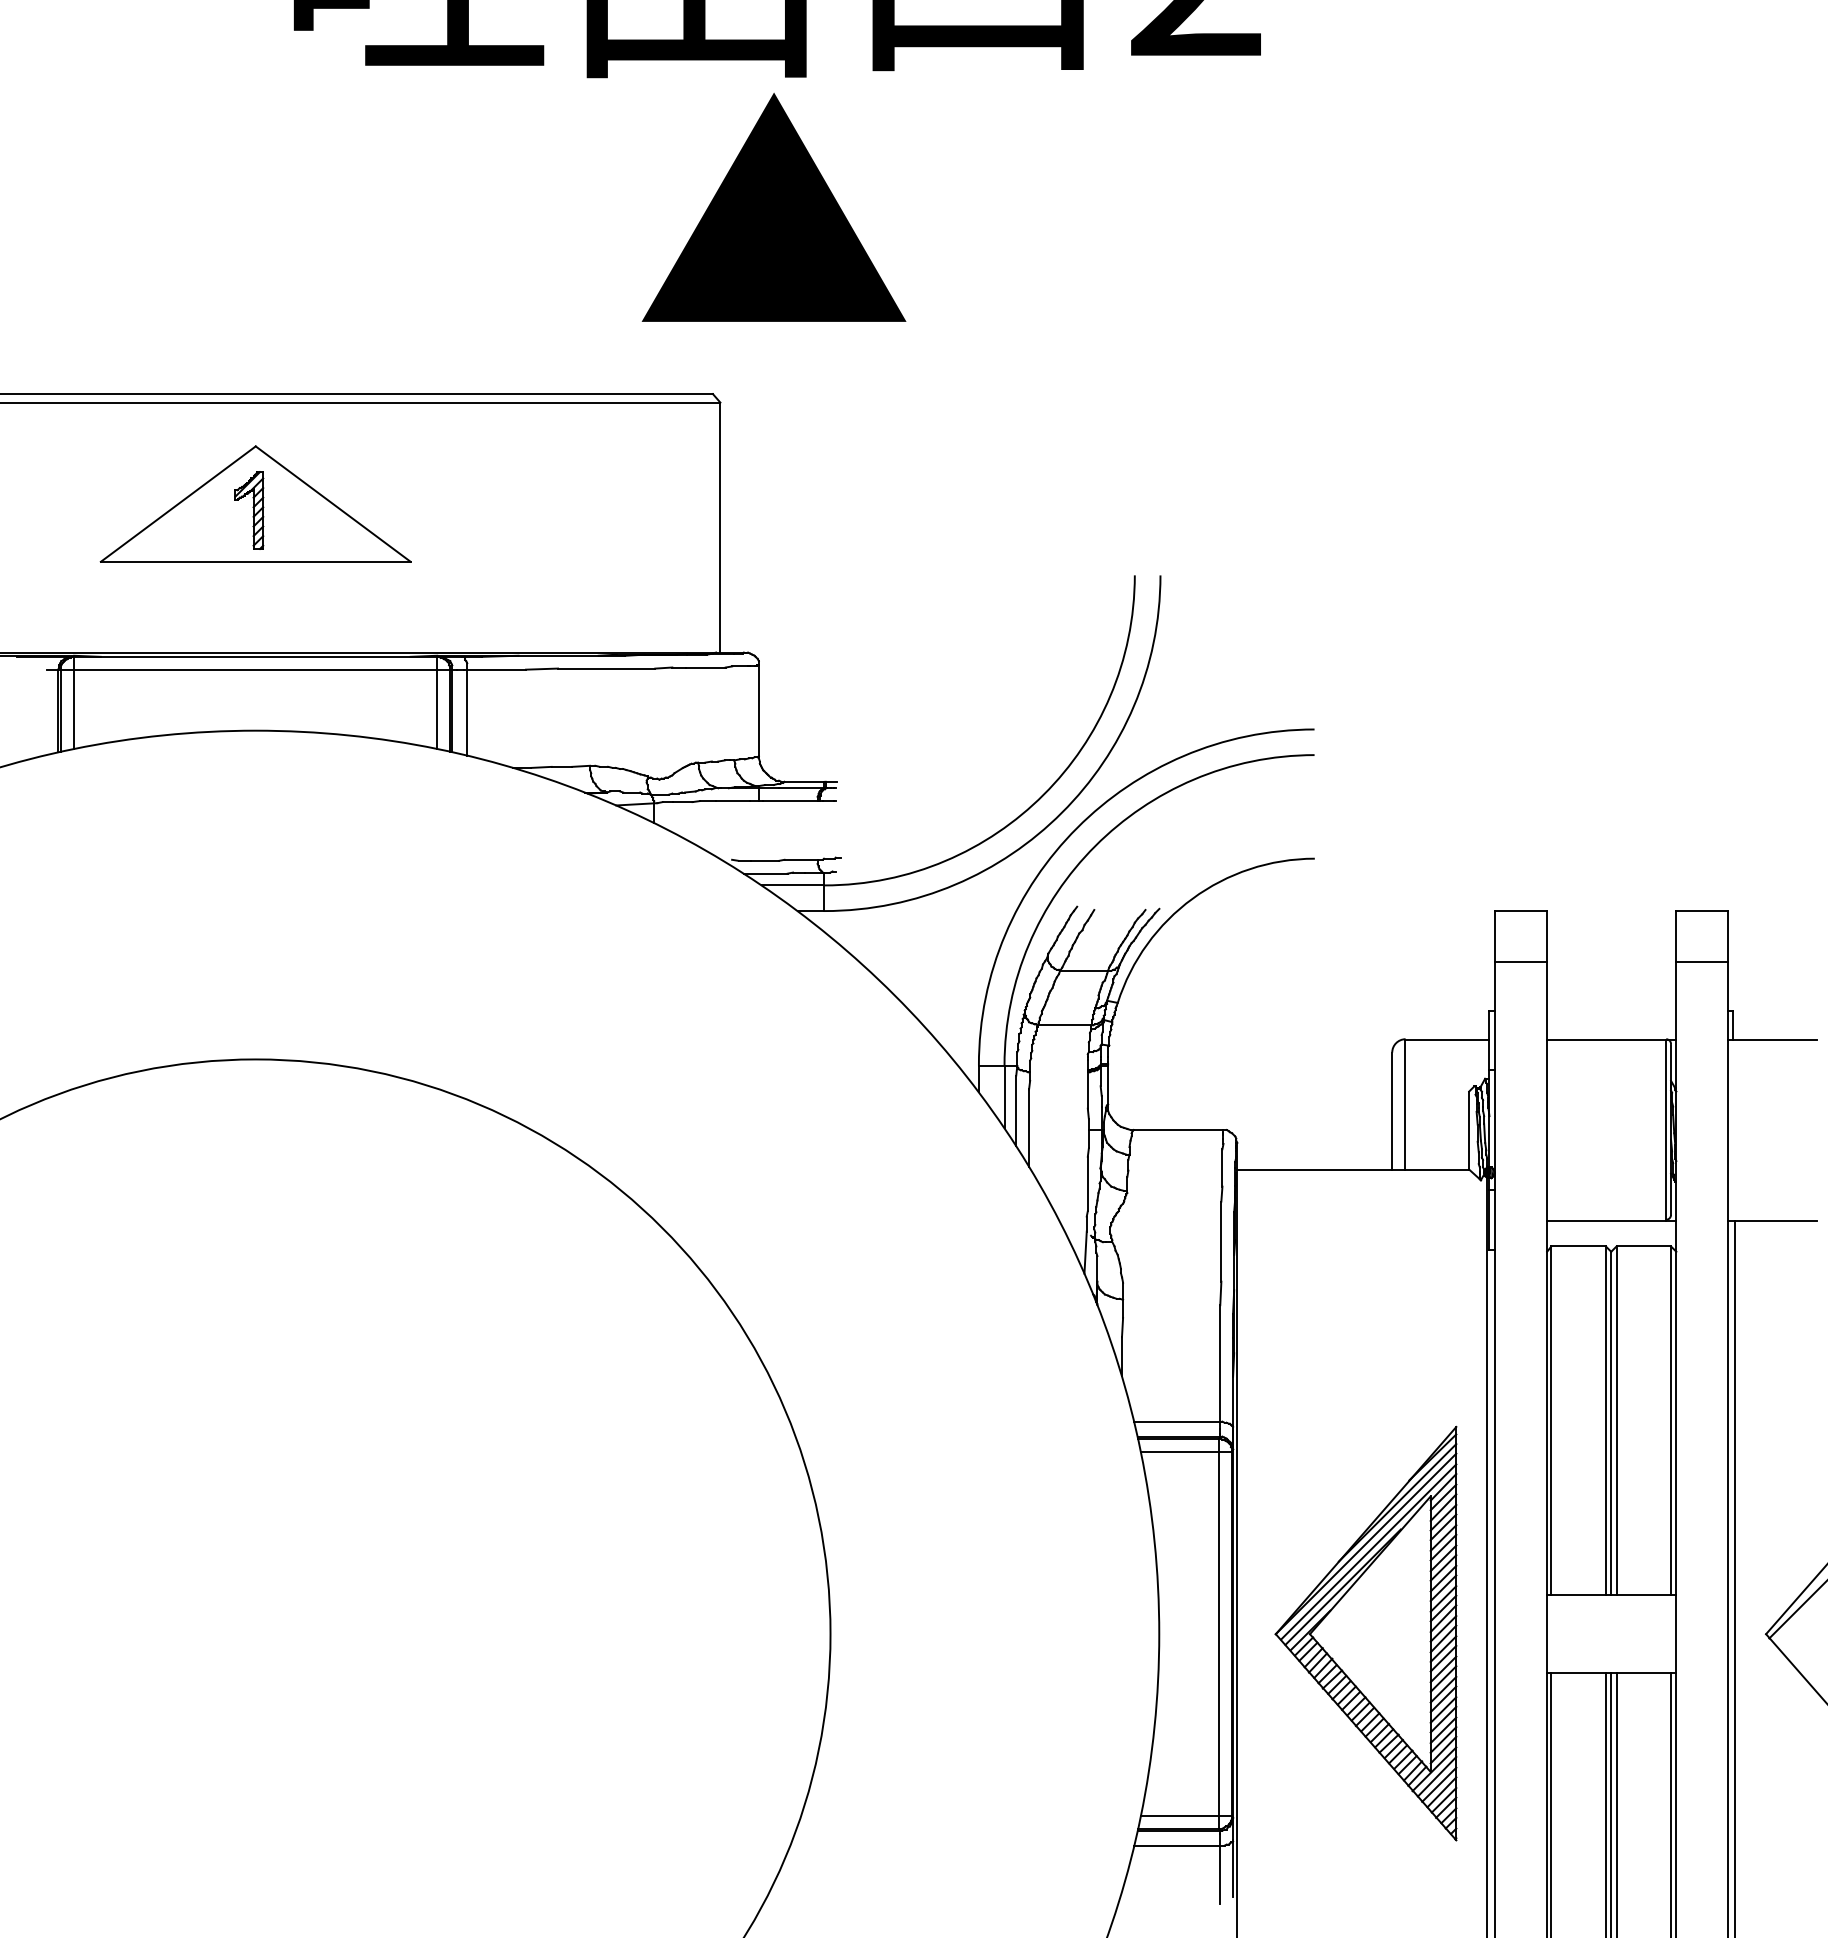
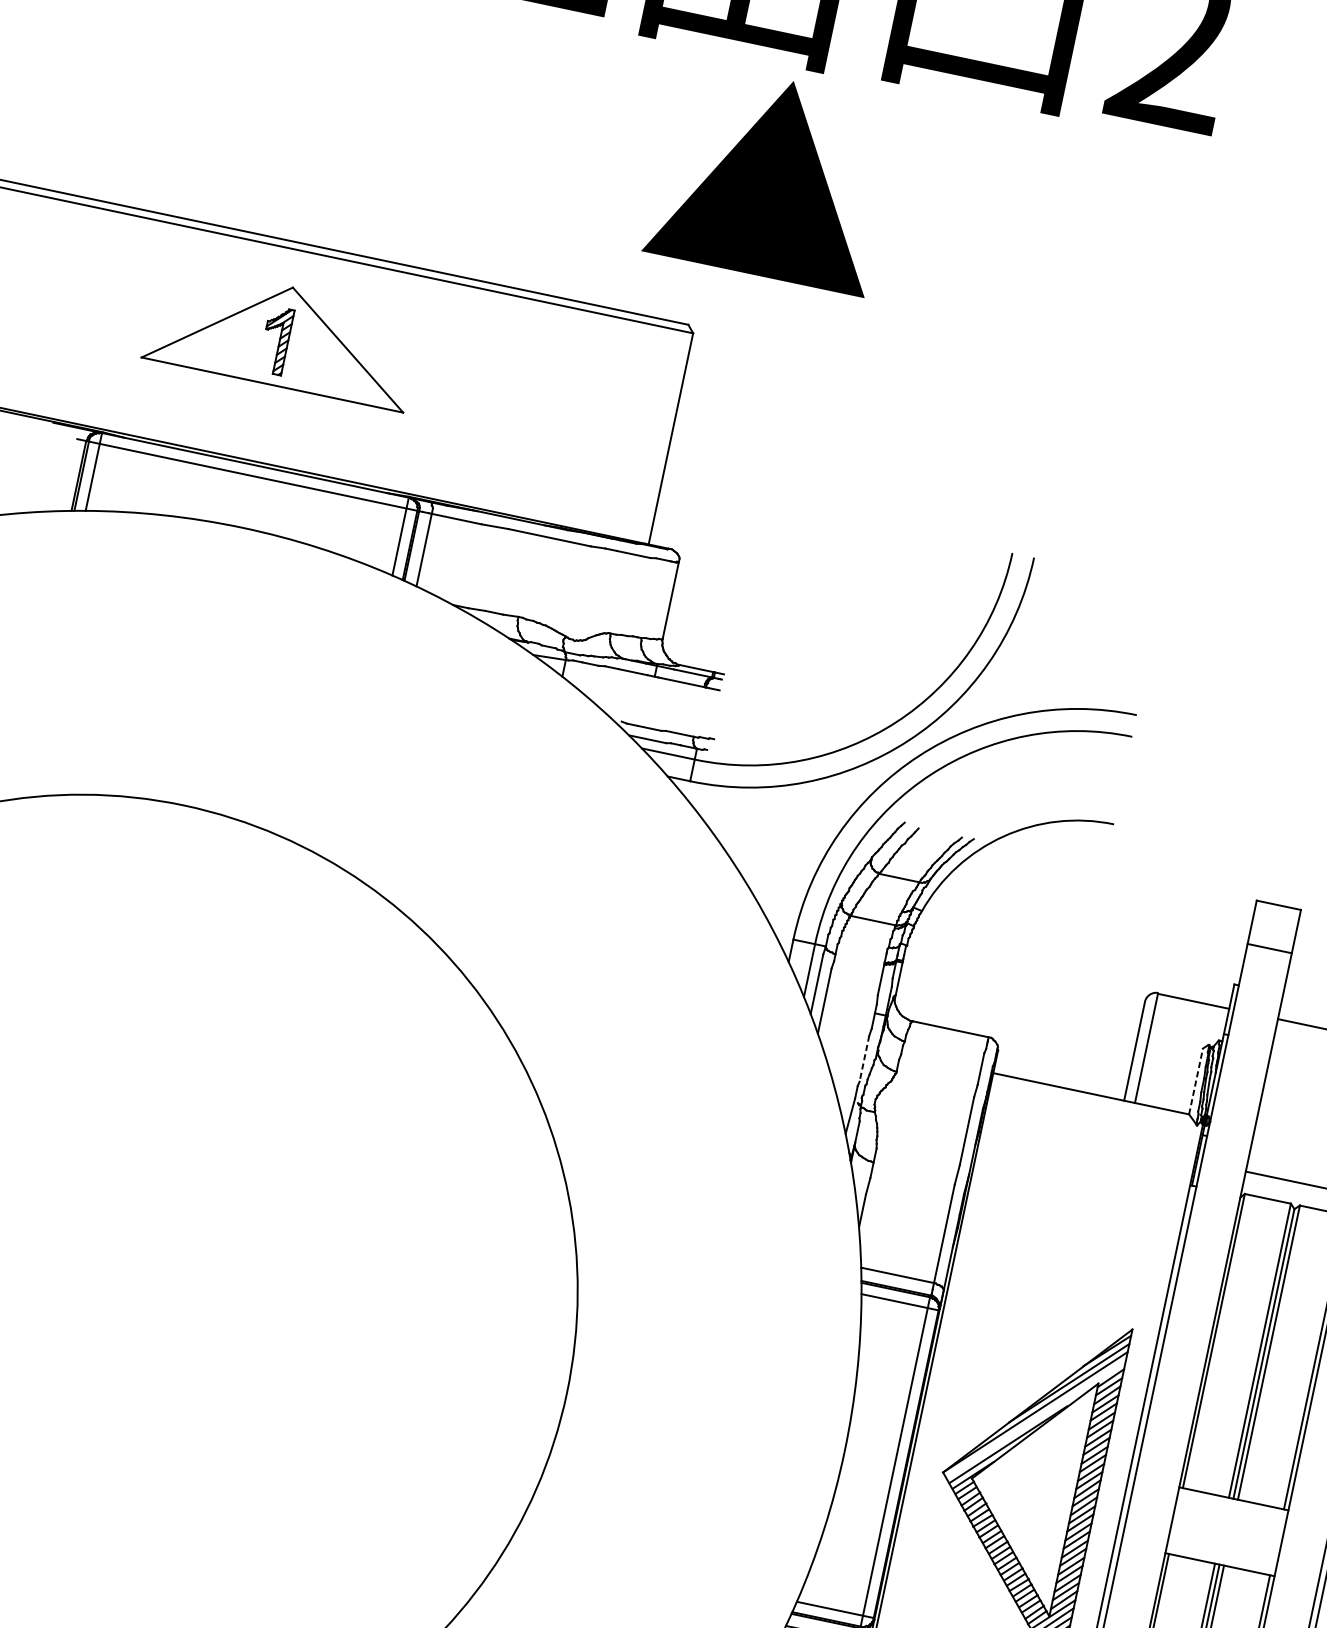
line: (1469, 1130) -> (1196, 1081), solid -> dashed
line: (1087, 1184) -> (864, 1059), solid -> dashed
line: (1368, 1551) -> (1036, 1419), removed

